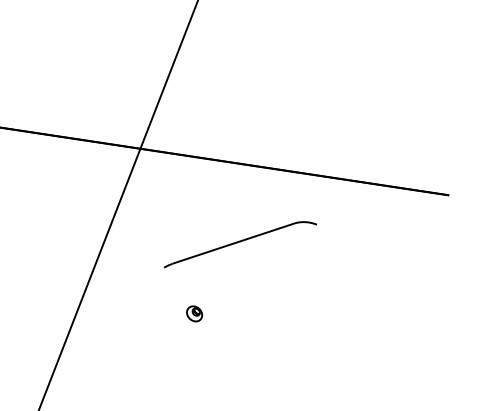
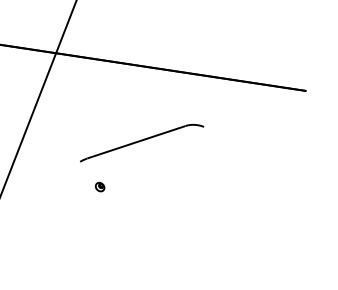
part: (239, 244) -> (141, 142), moved
part: (194, 313) -> (99, 186), size x0.7

